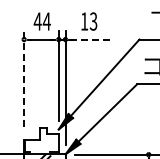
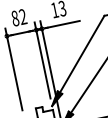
text: (41, 21) -> (18, 17), 44 -> 82
line: (90, 39) -> (63, 24), dashed -> solid
line: (24, 78) -> (14, 69), dashed -> solid

